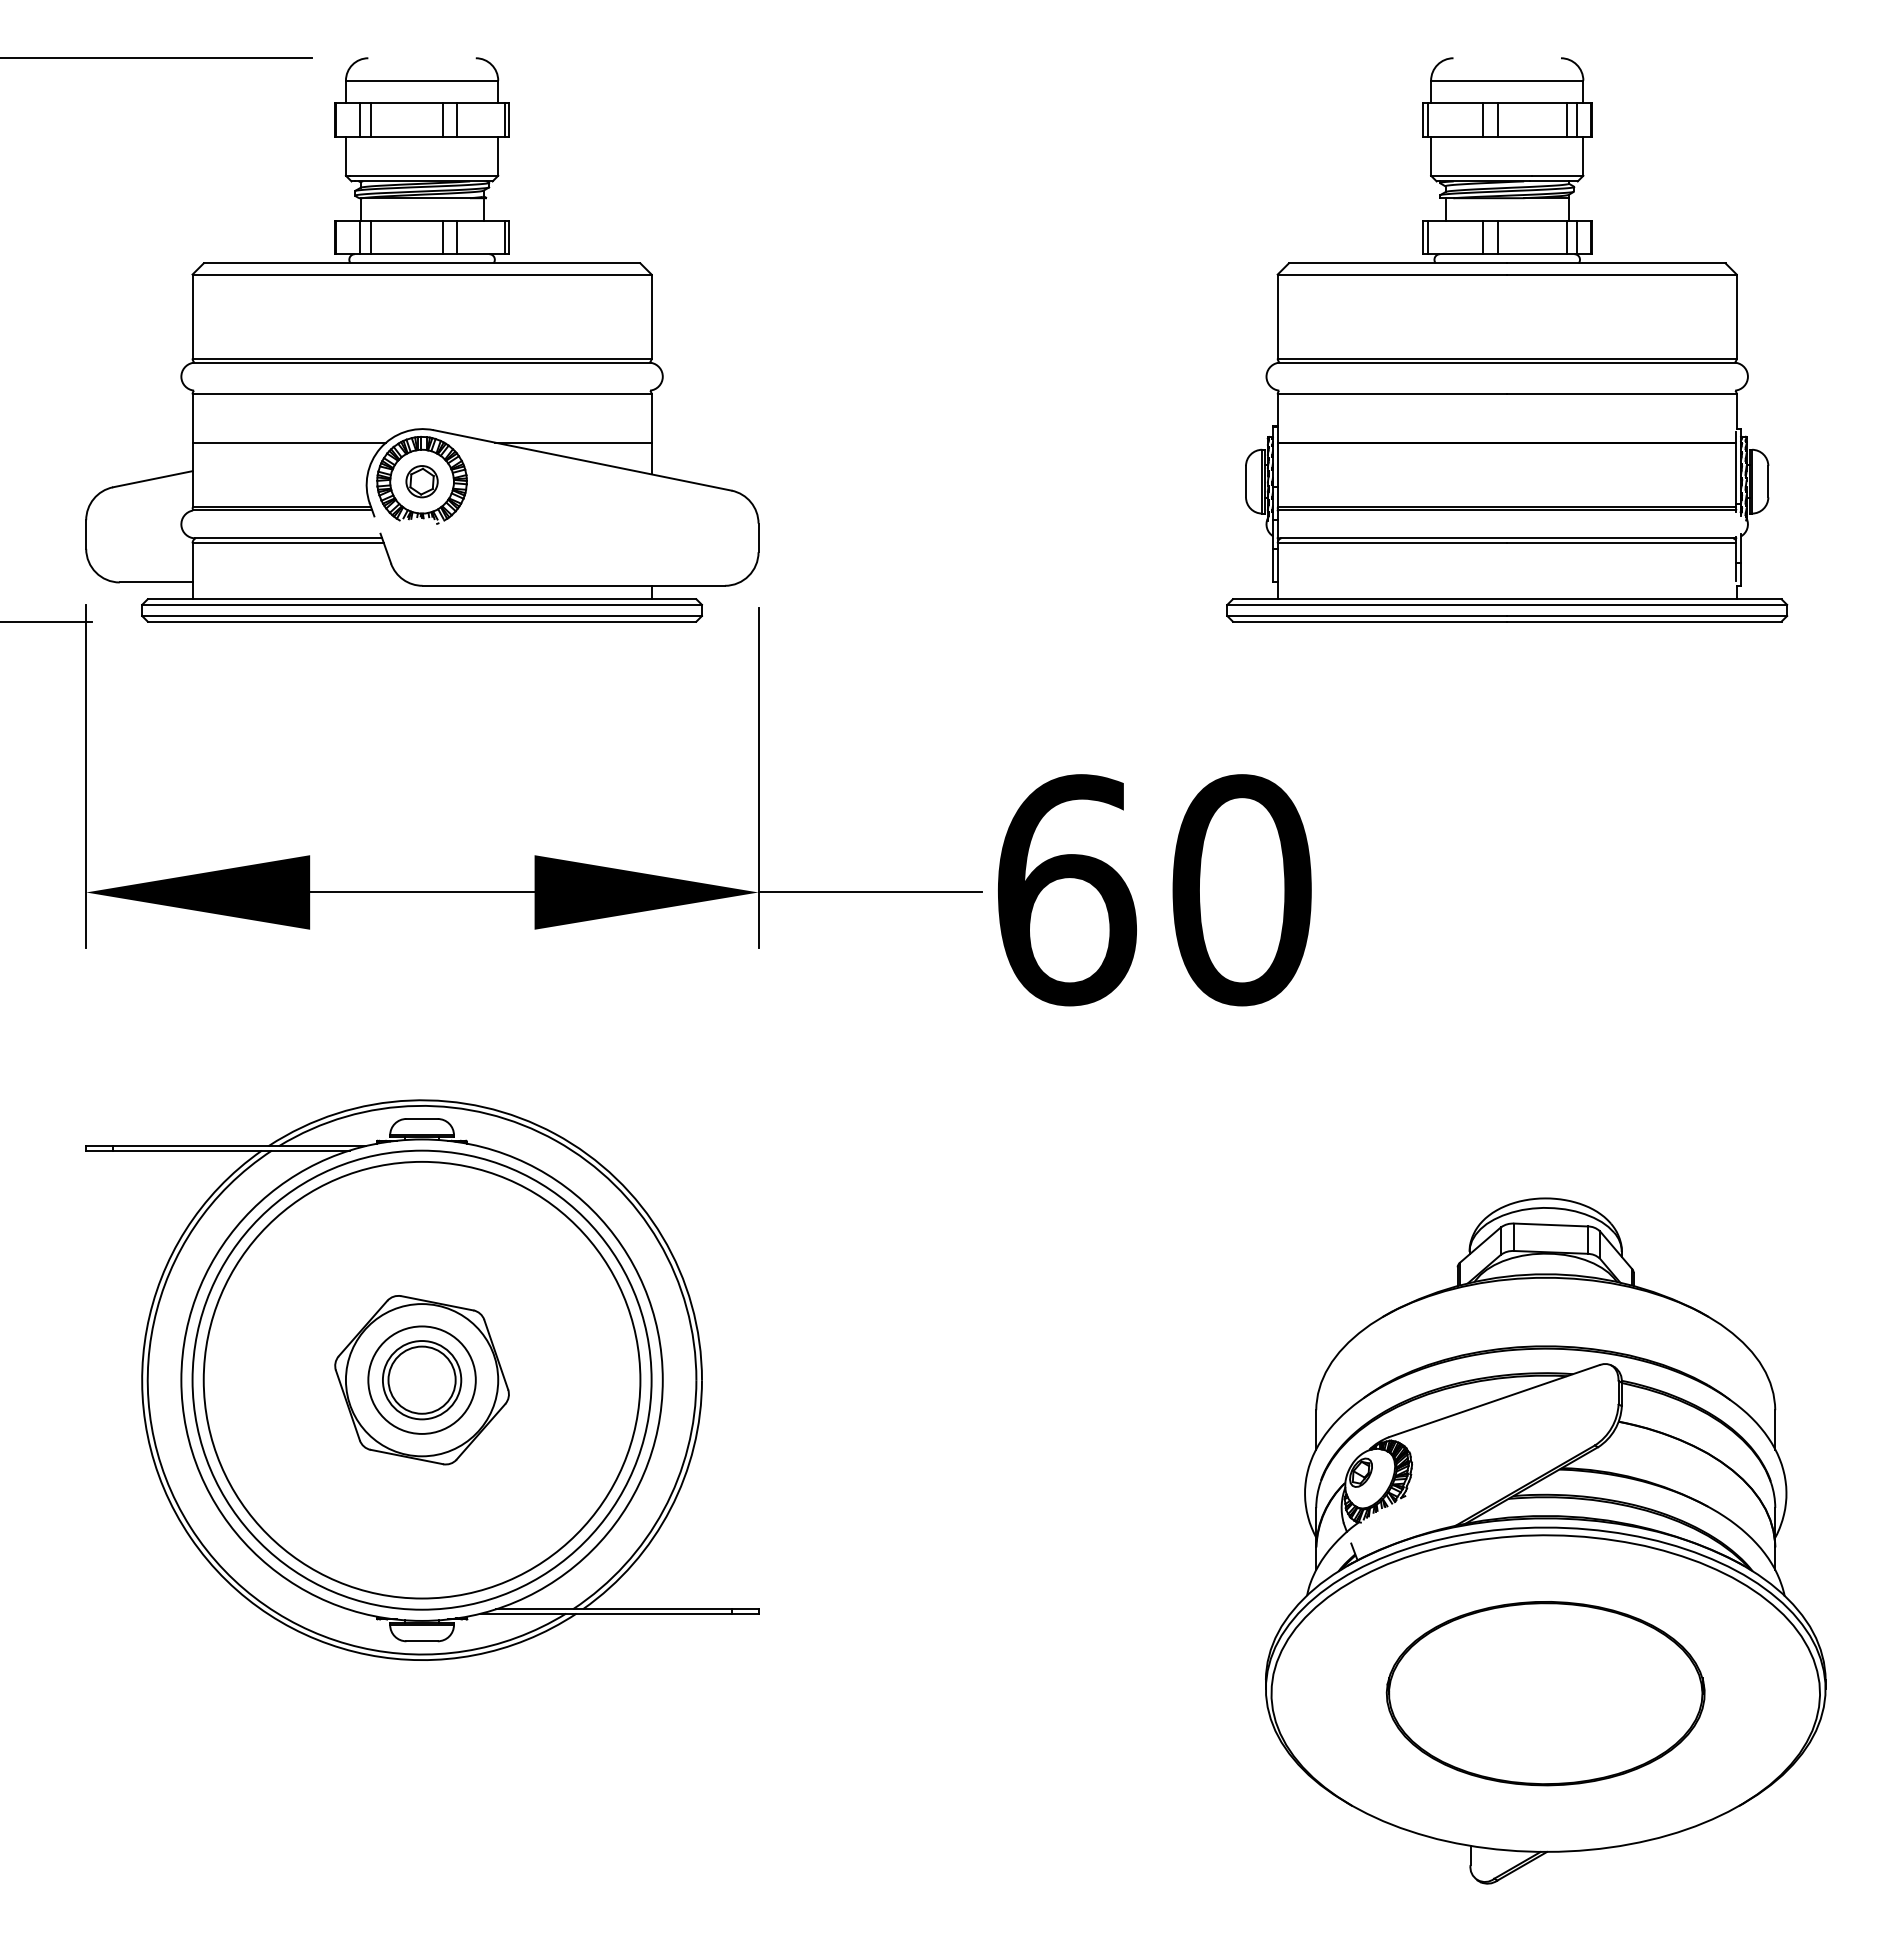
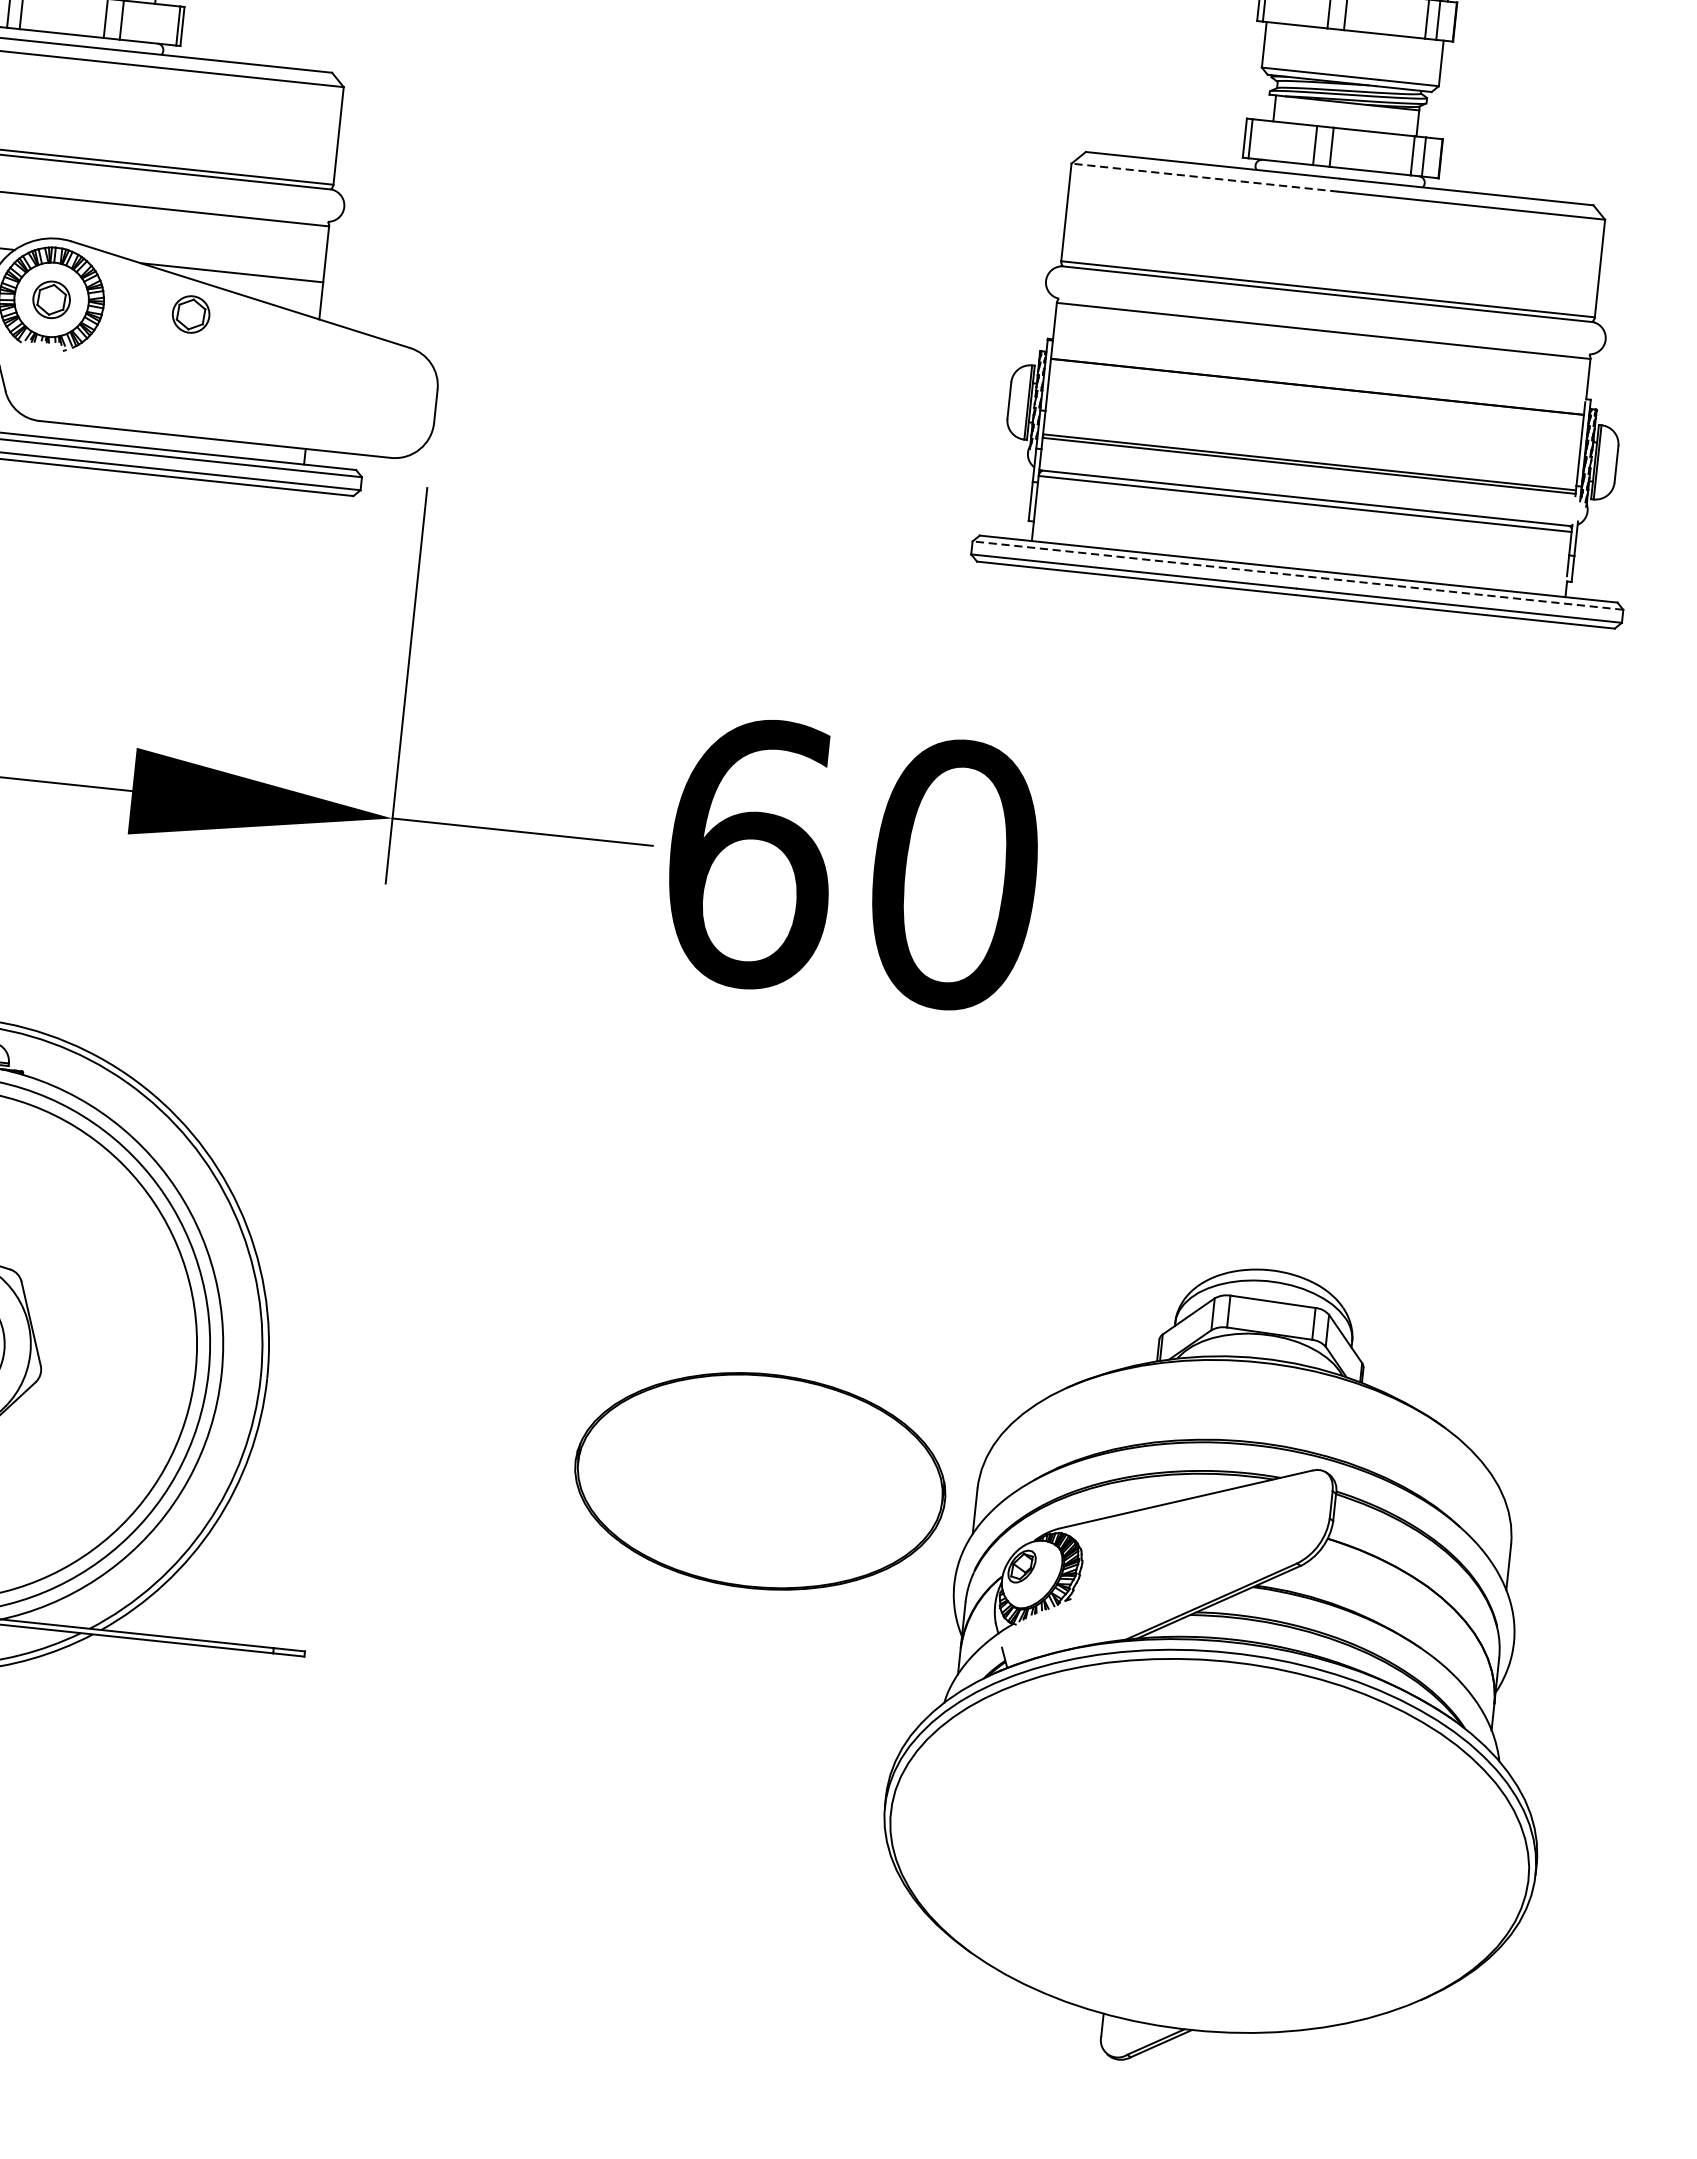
line: (1392, 274) -> (1204, 177), solid -> dashed
part: (541, 481) -> (190, 314), added
line: (1507, 604) -> (1298, 575), solid -> dashed
part: (1545, 1693) -> (760, 1481), moved

